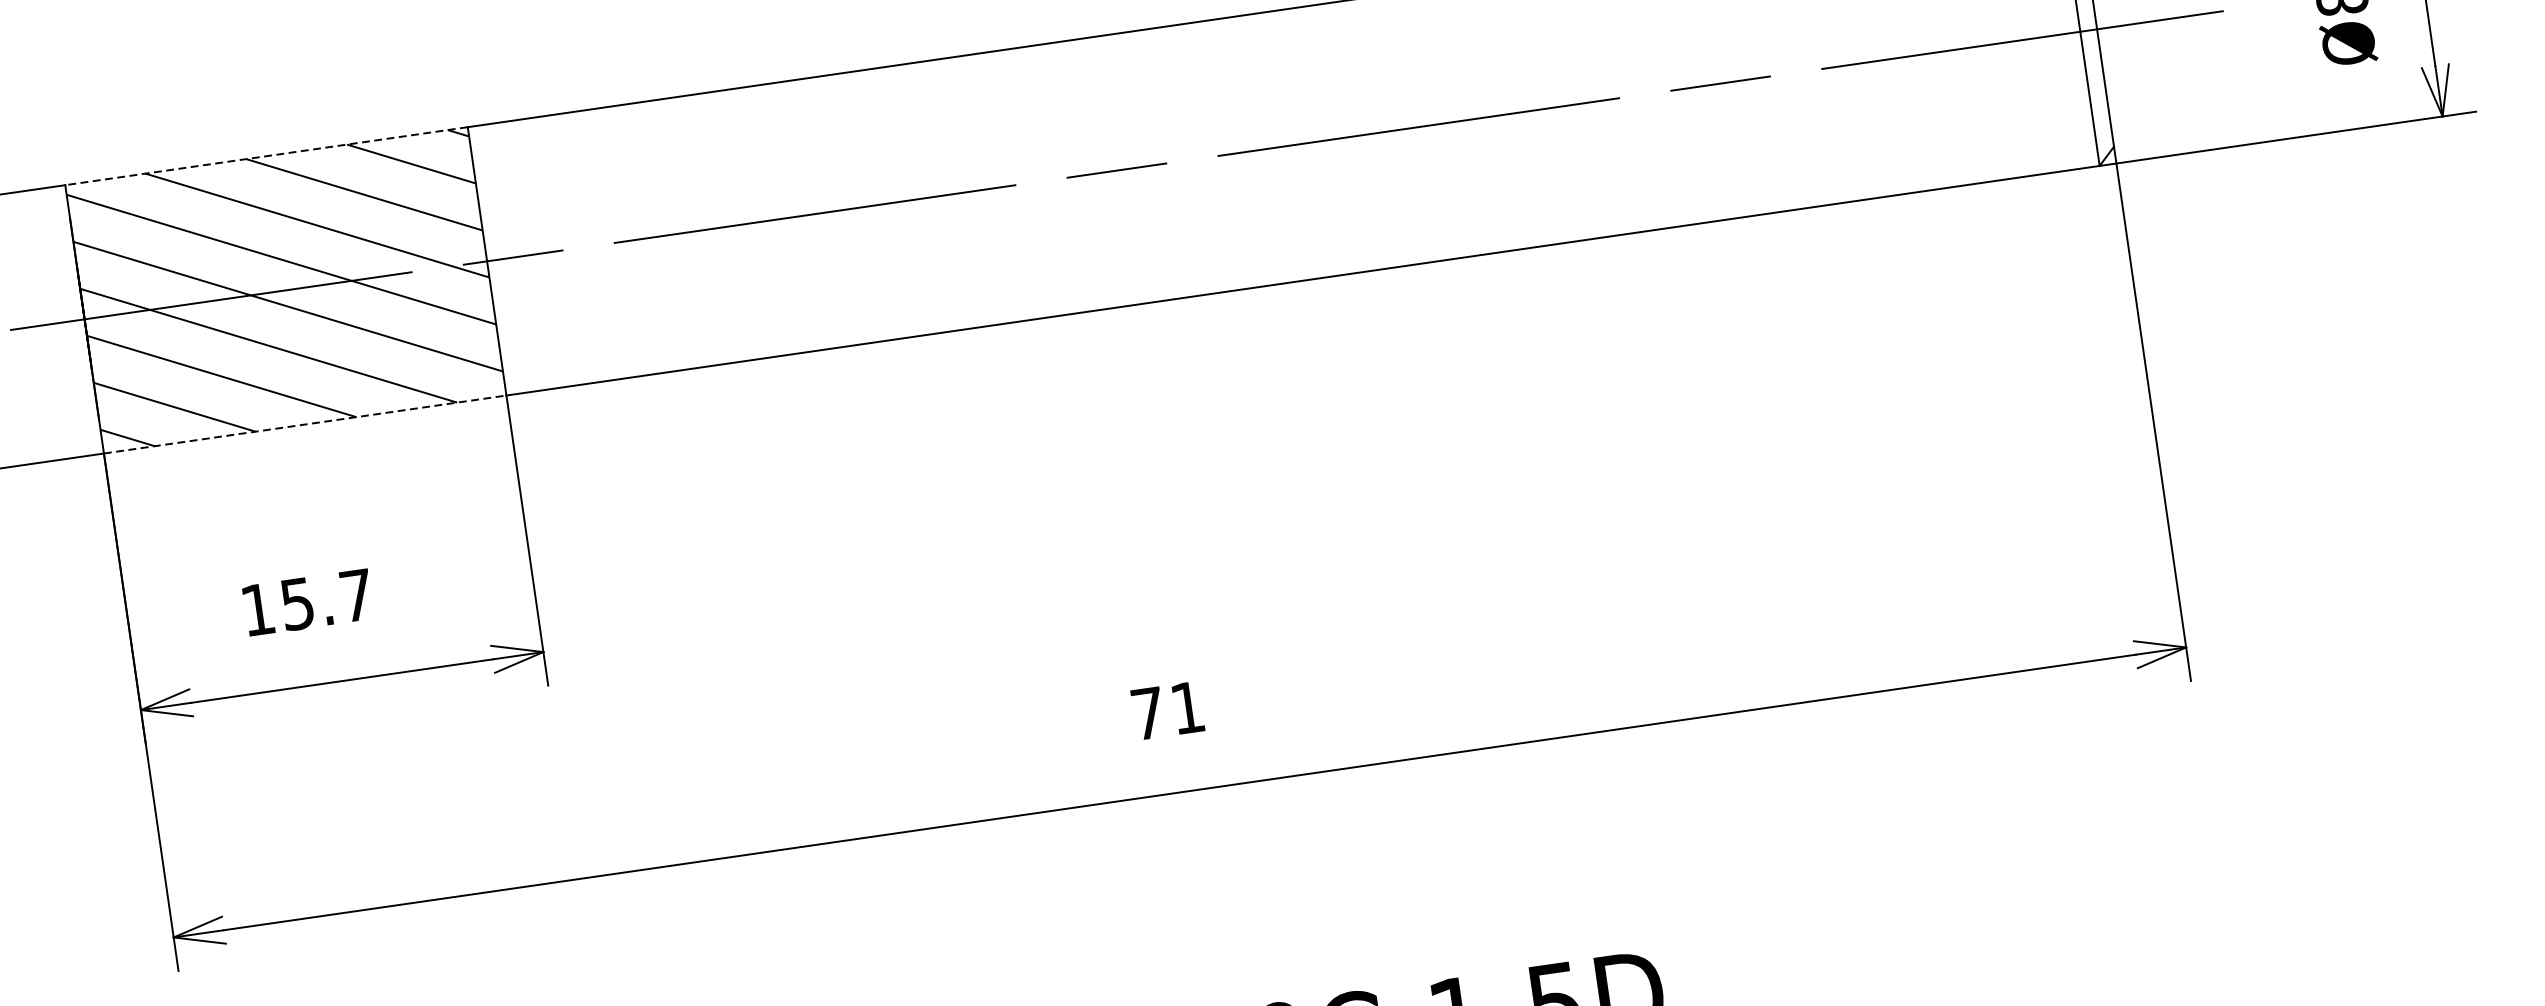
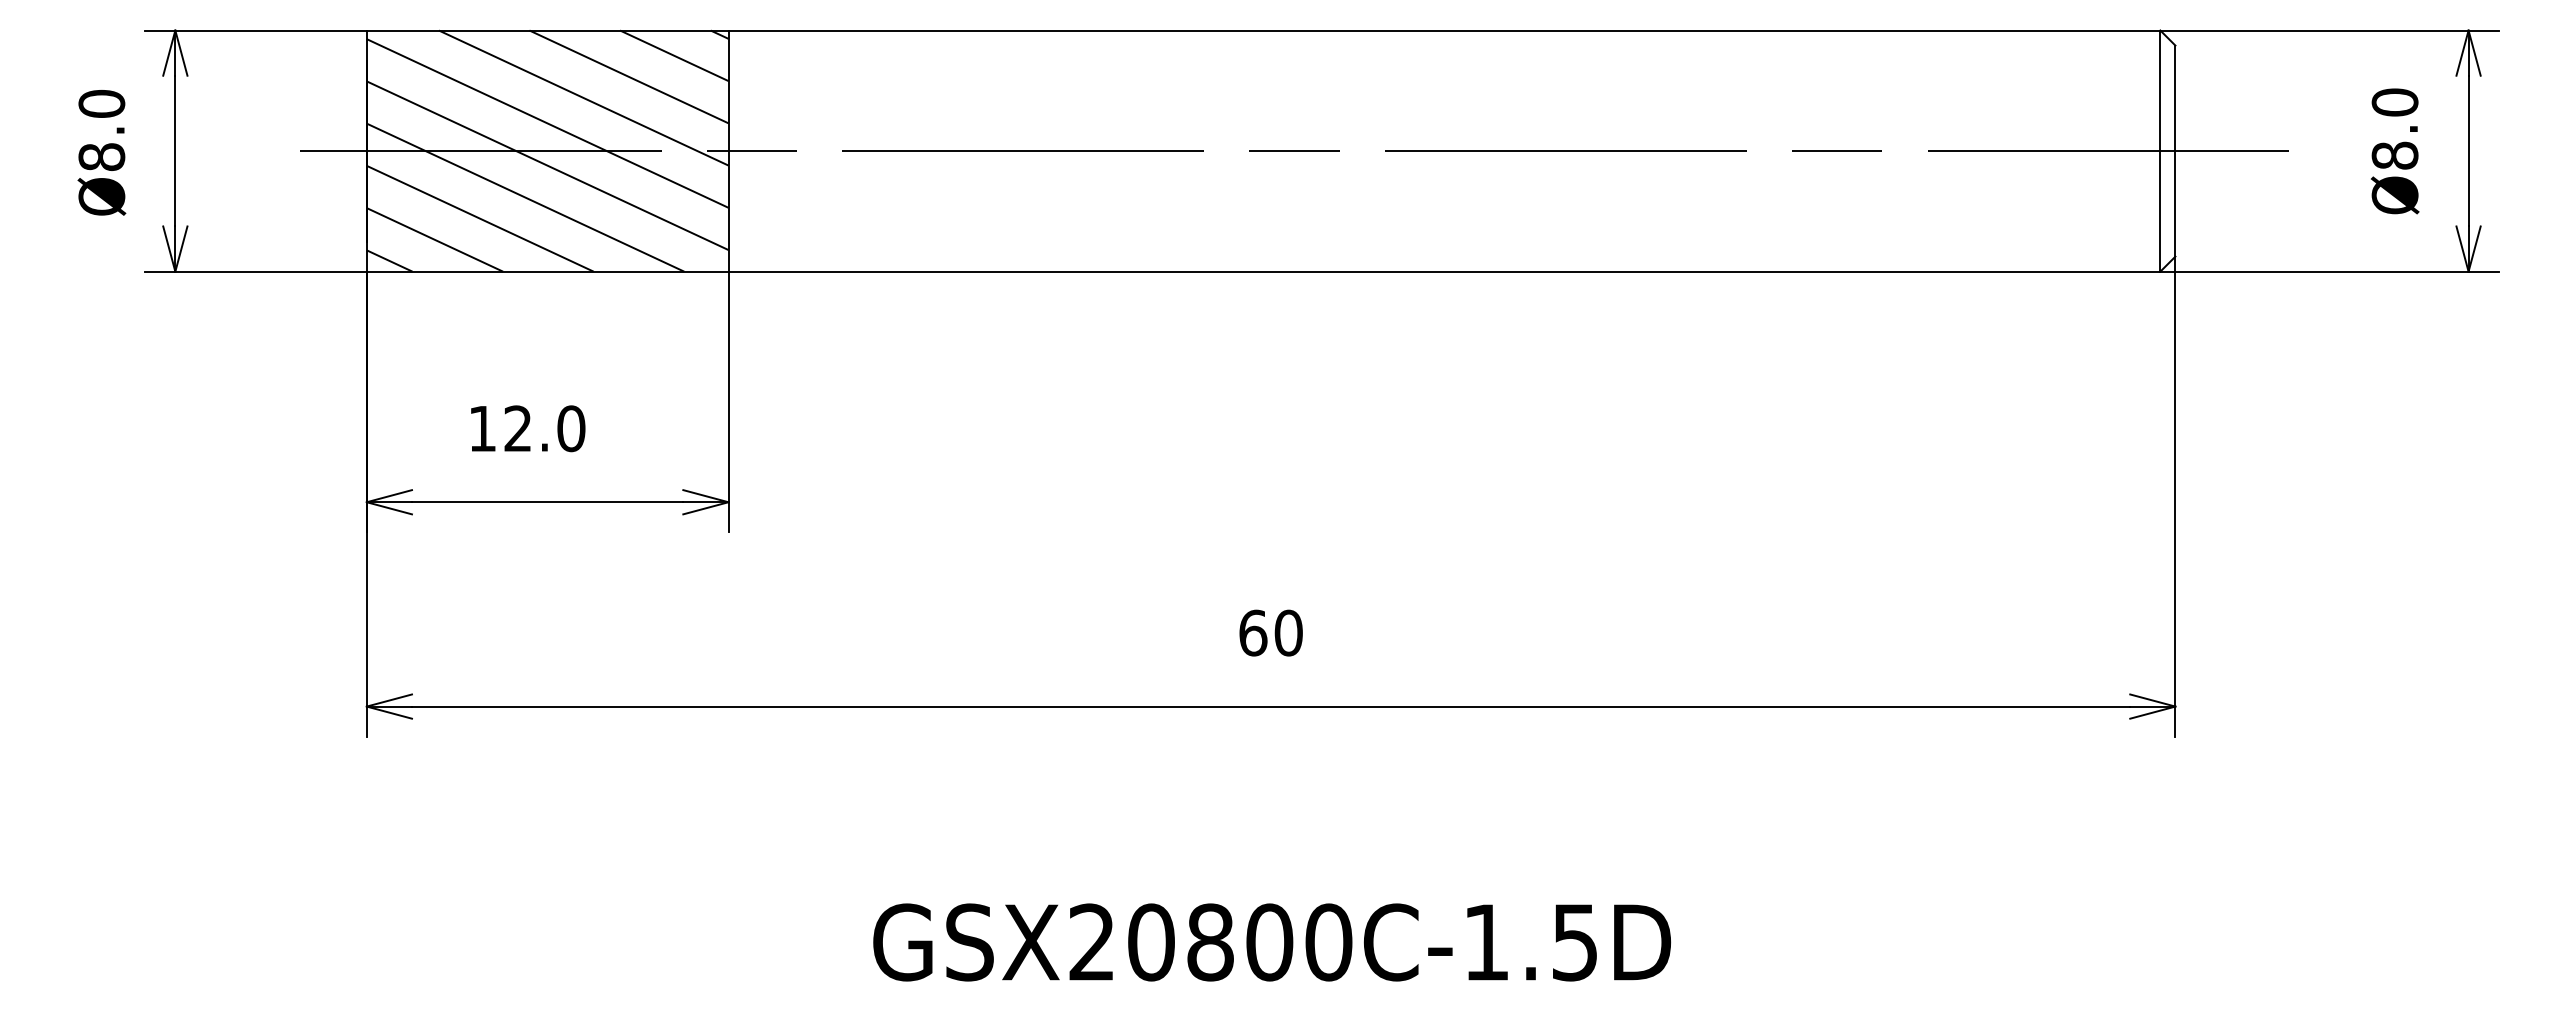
line: (266, 156) -> (547, 30), dashed -> solid
line: (304, 424) -> (547, 271), dashed -> solid
text: (326, 599) -> (544, 428), 15.7 -> 12.0
text: (1167, 710) -> (1270, 632), 71 -> 60

